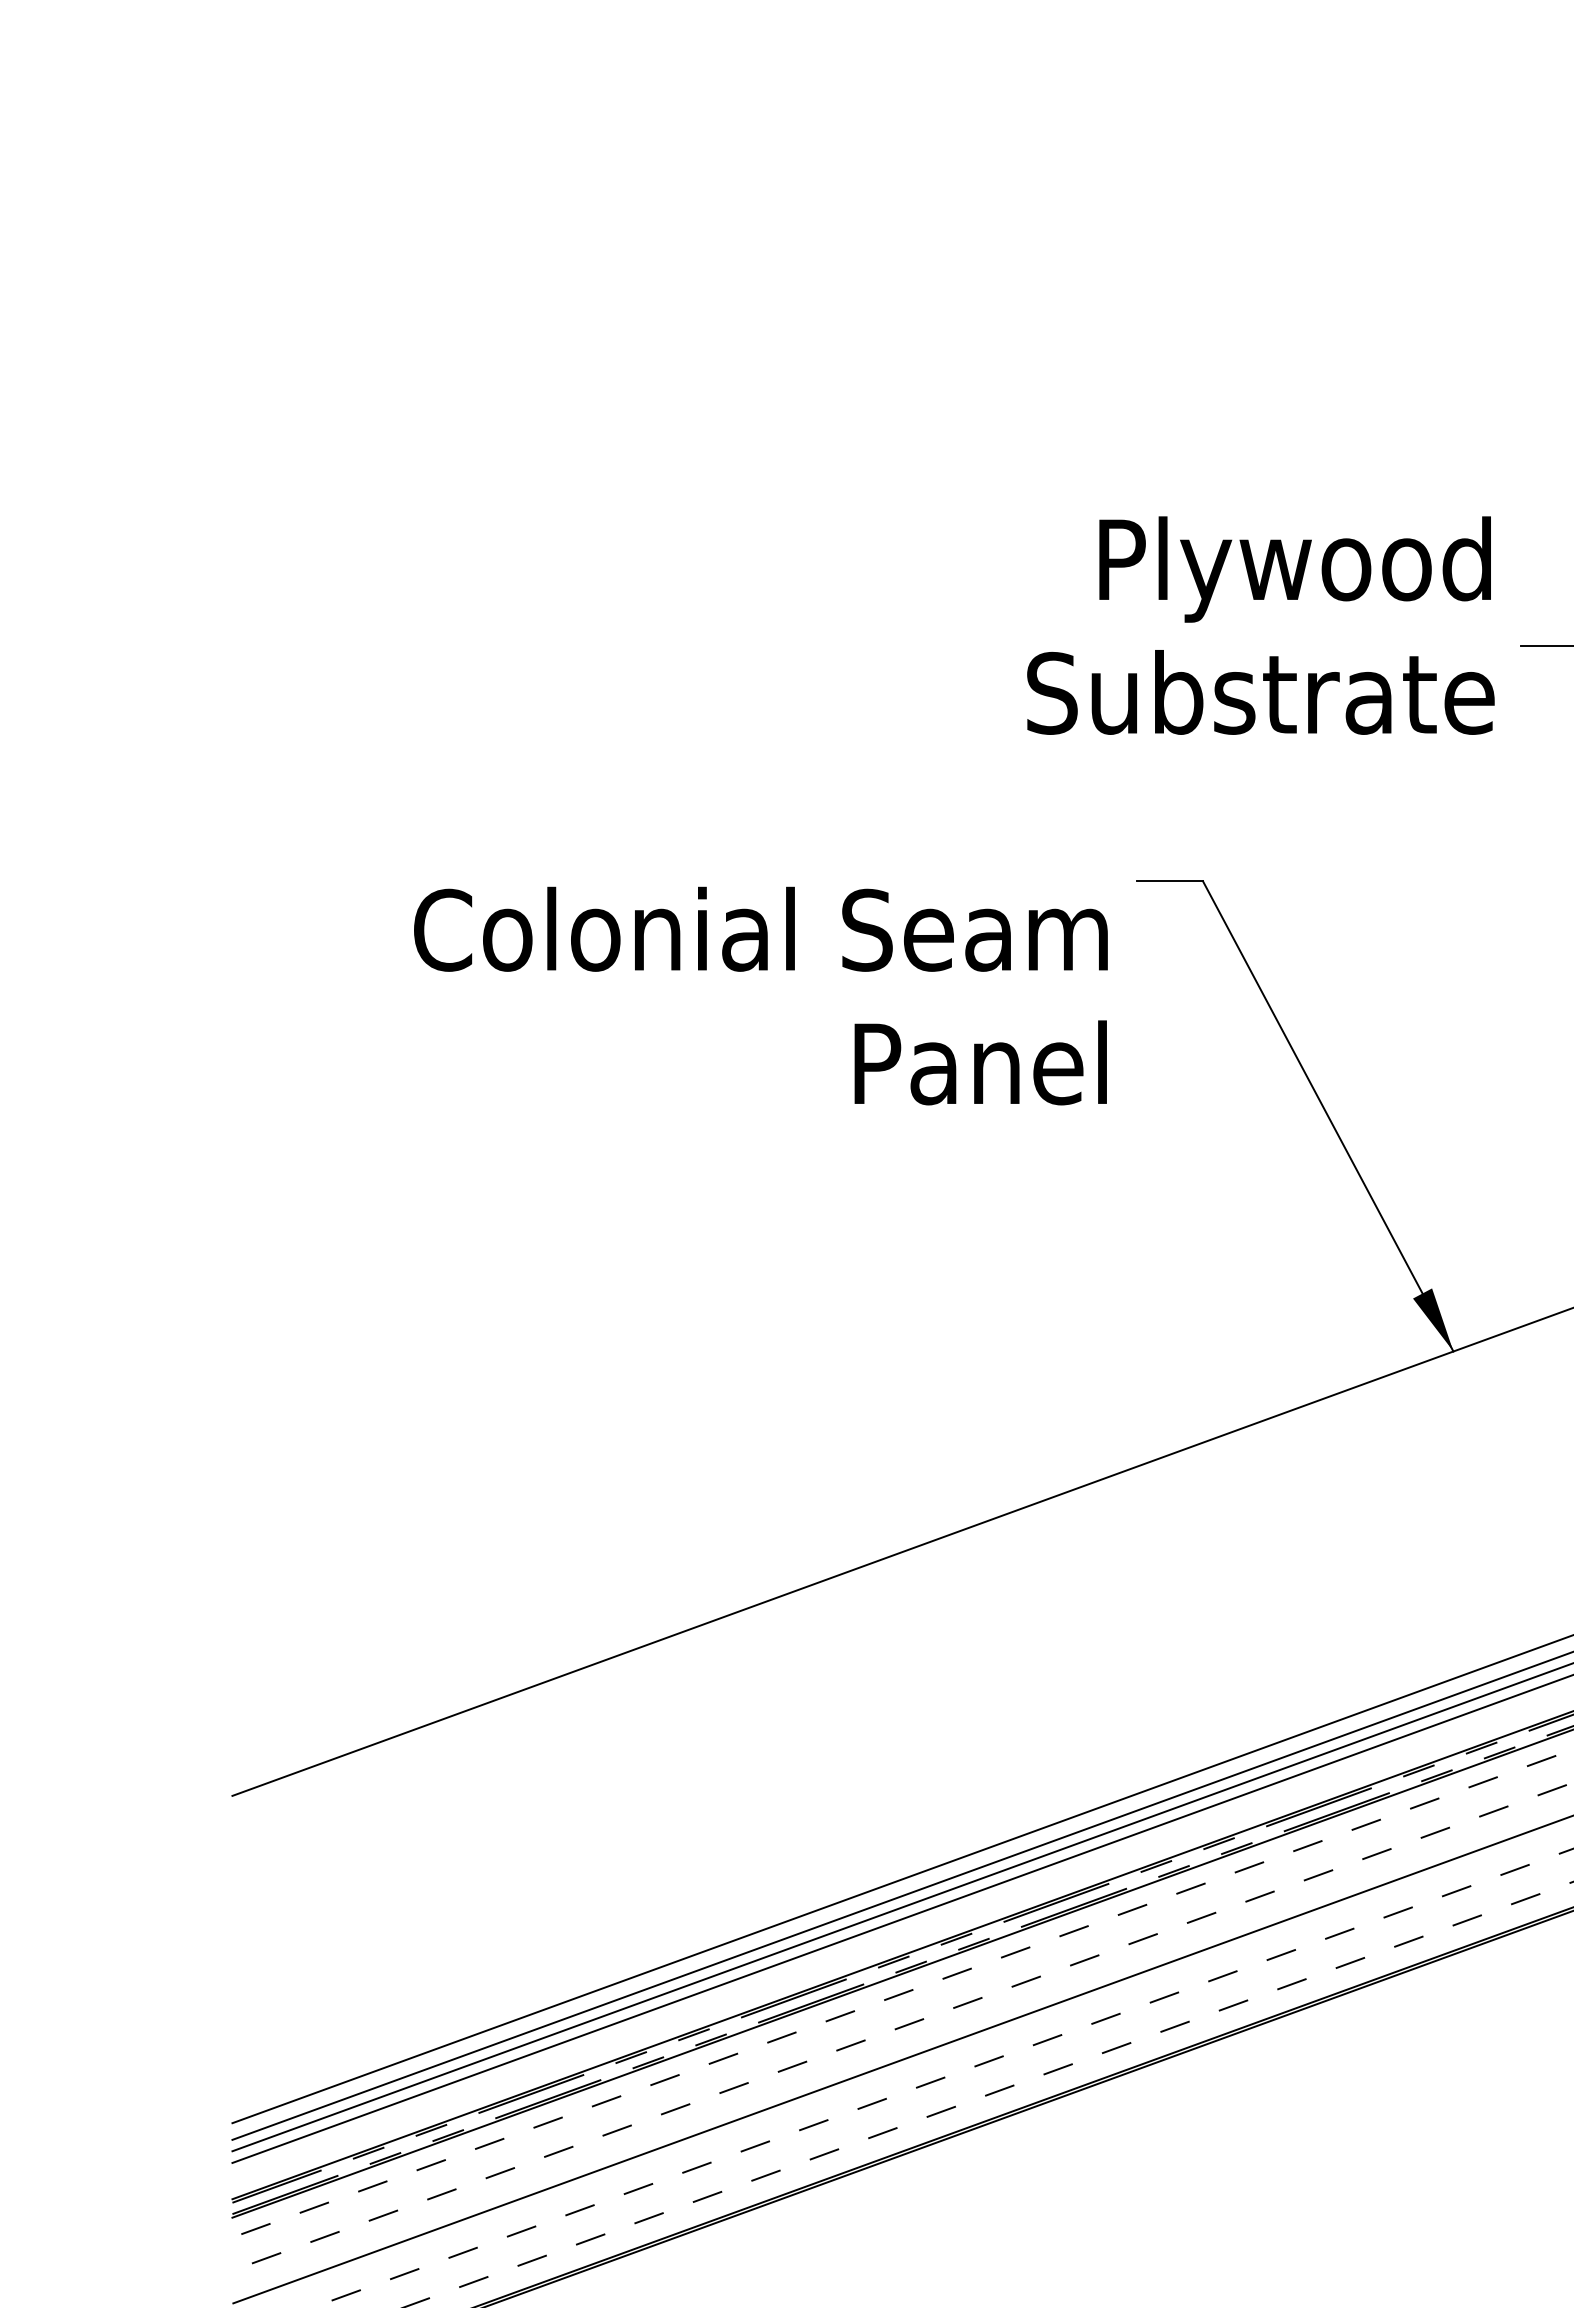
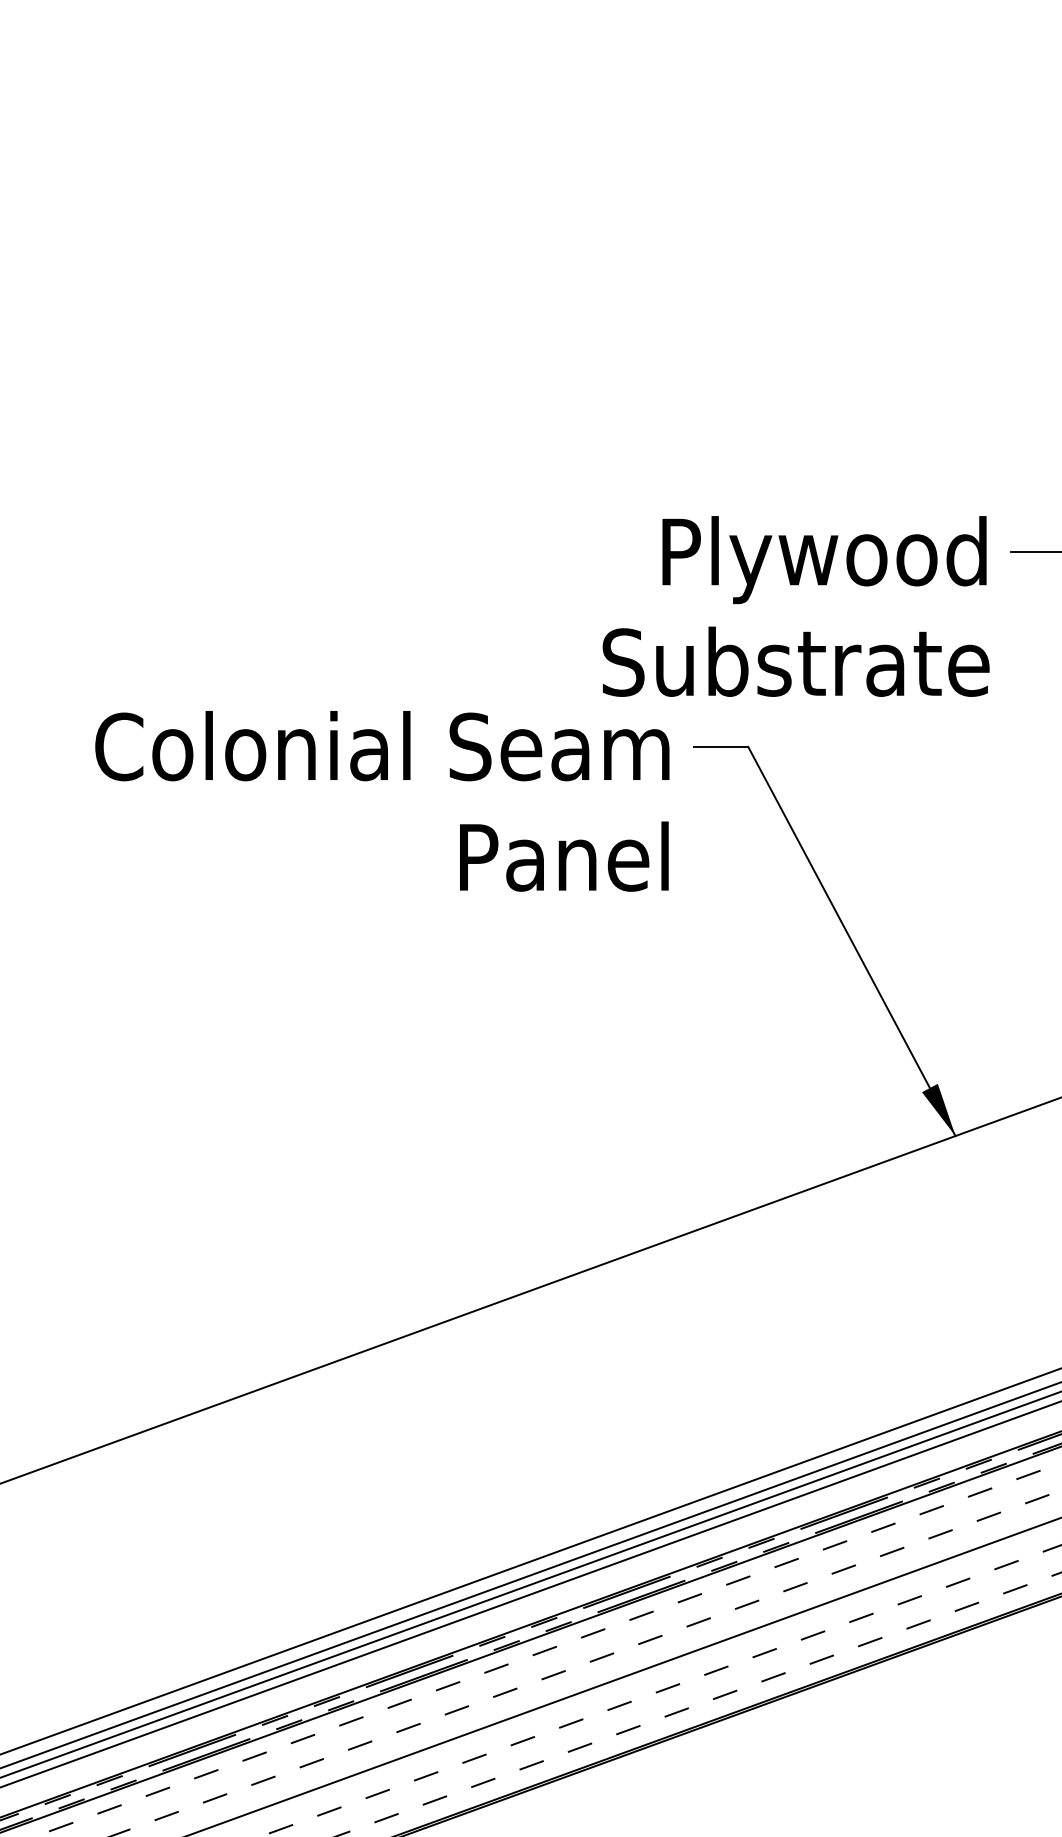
text: (1260, 625) -> (795, 606), moved
text: (760, 995) -> (382, 800), moved

